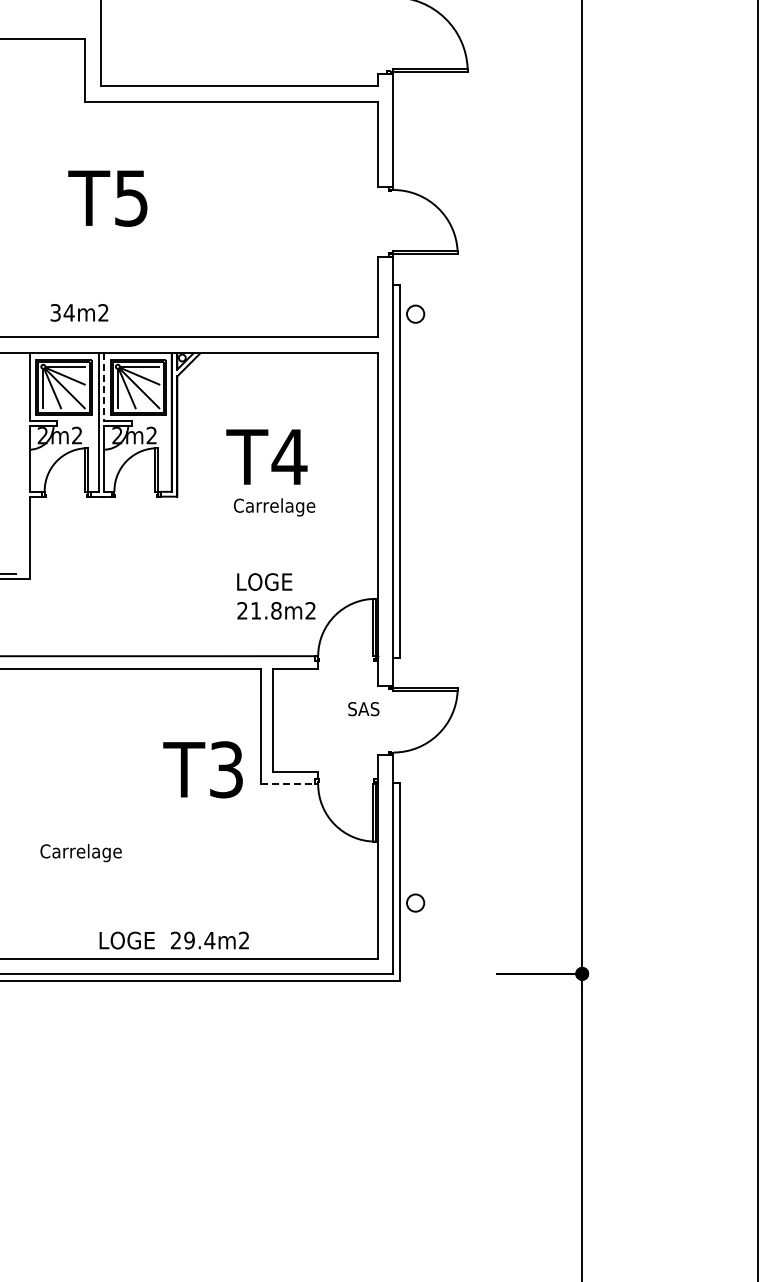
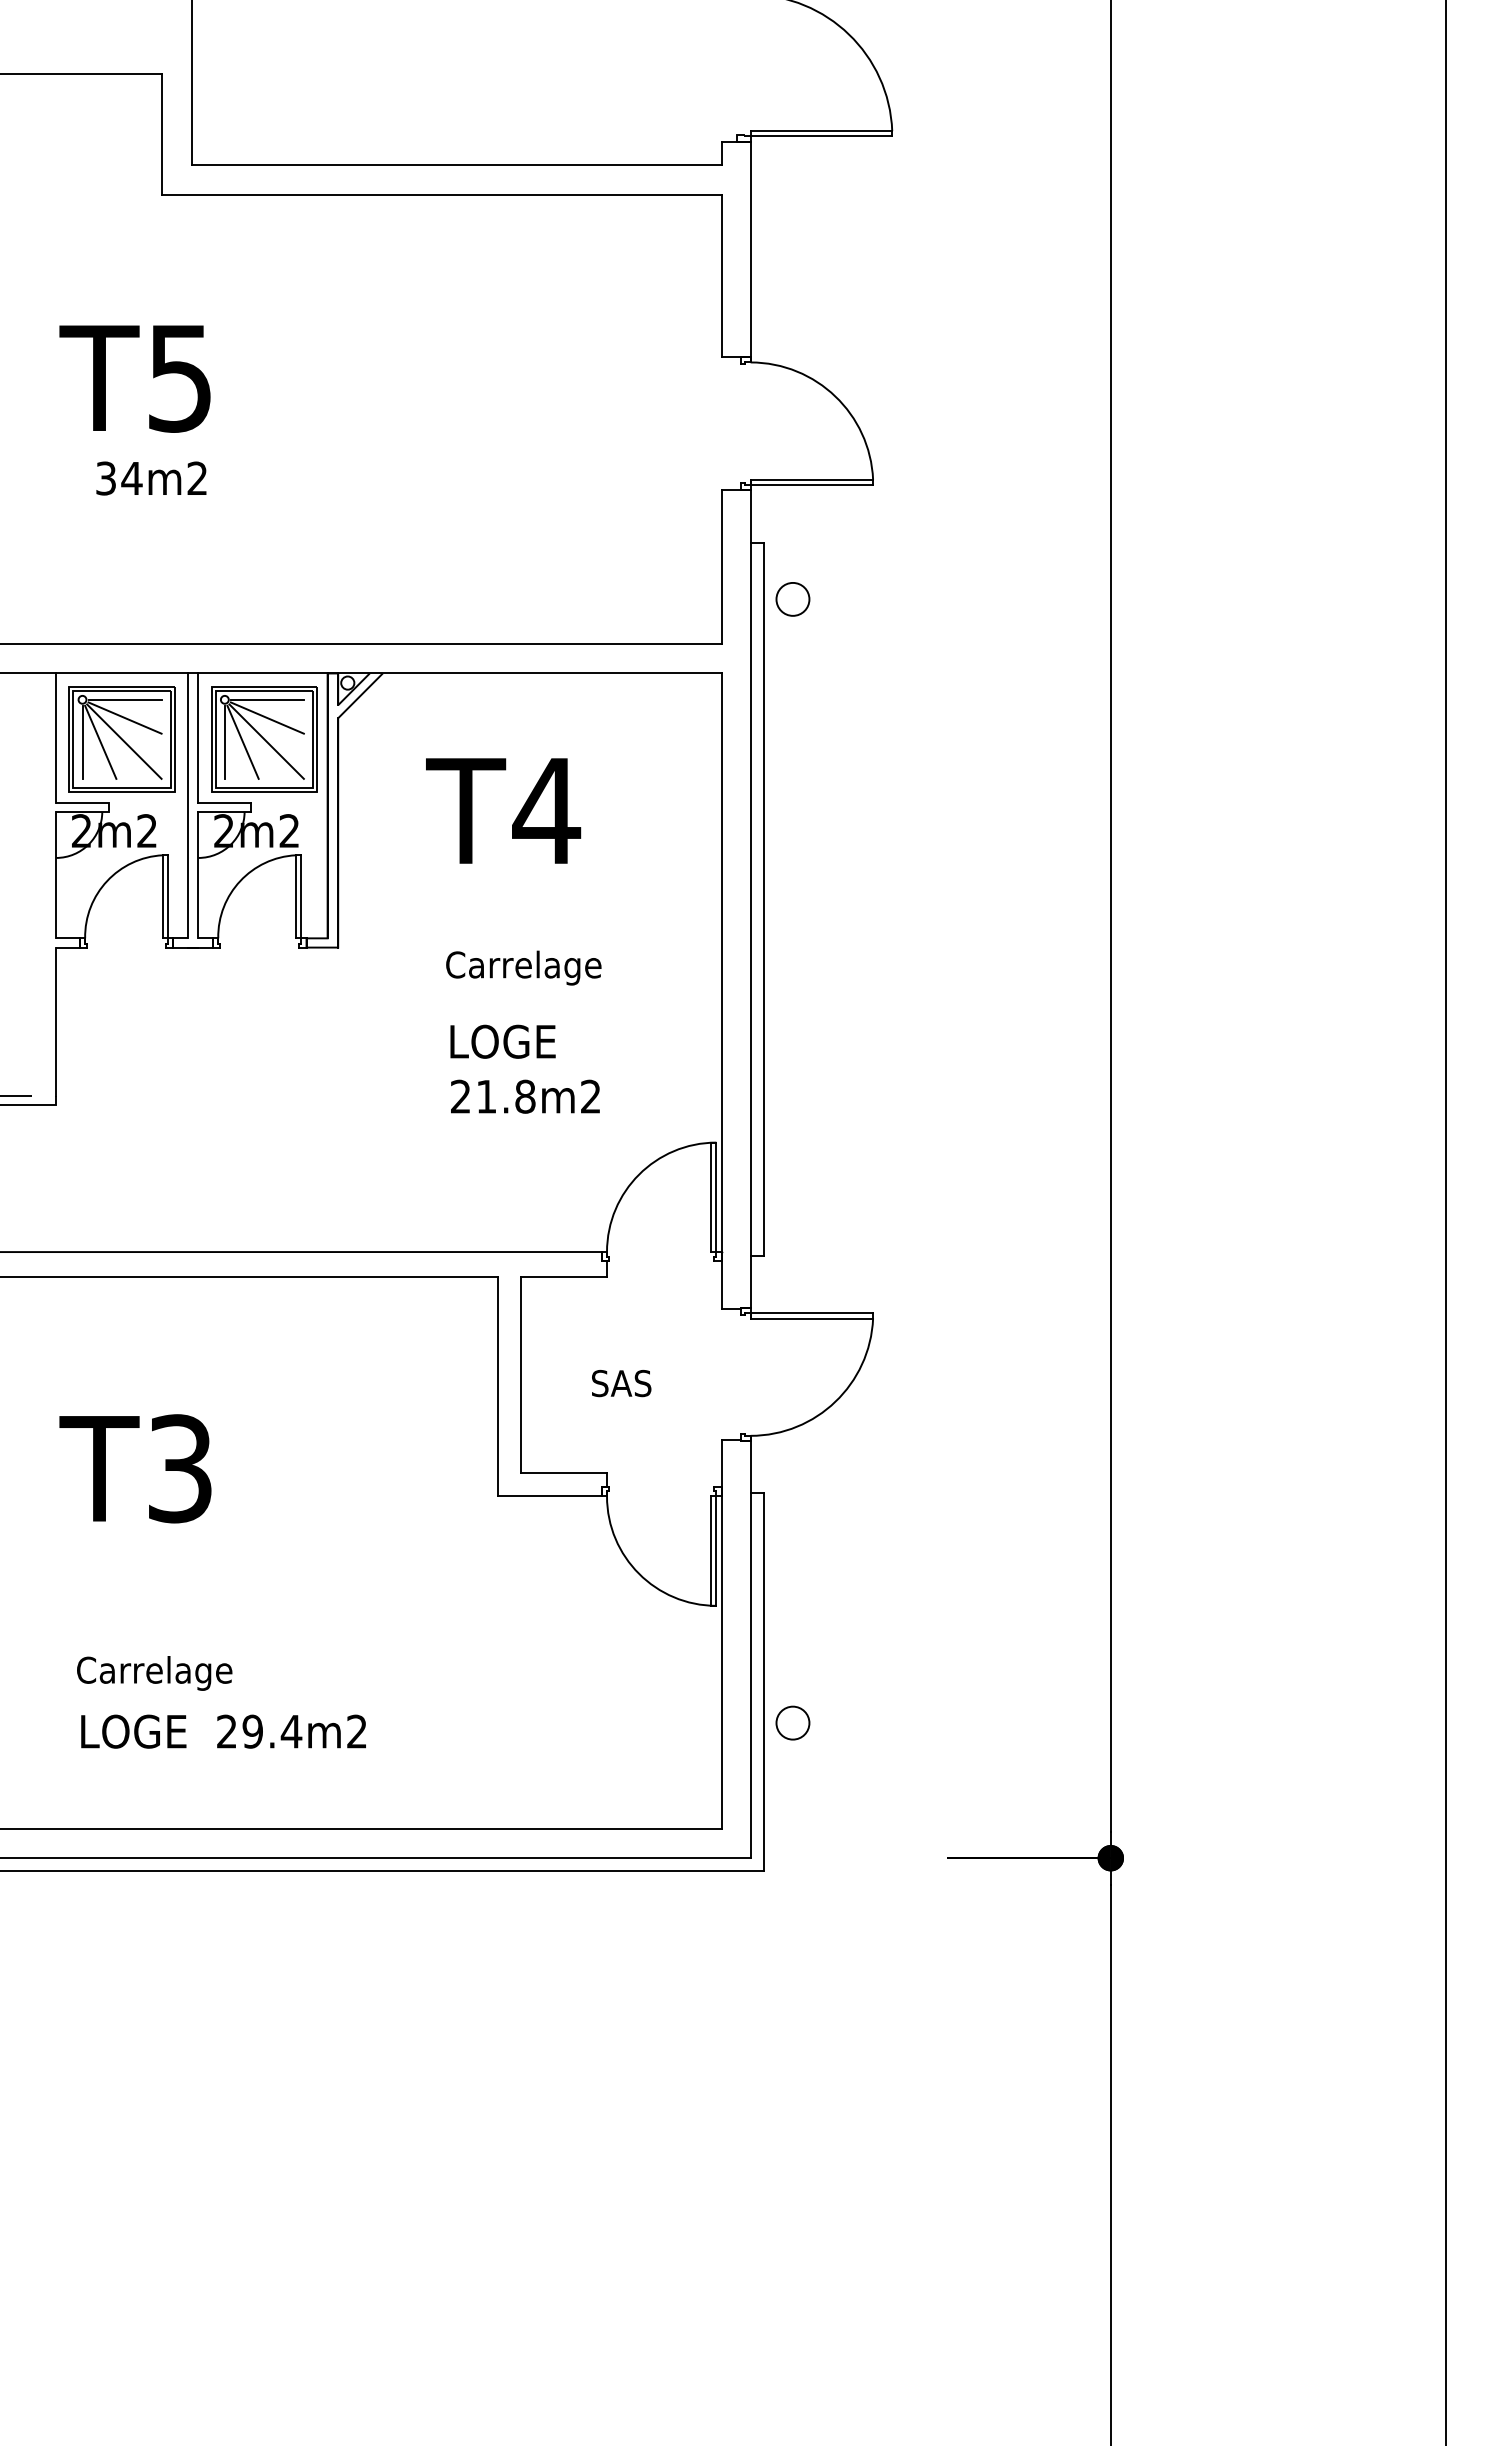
text: (107, 198) -> (134, 378), moved
text: (79, 312) -> (151, 477), moved
line: (104, 386) -> (199, 737), dashed -> solid
text: (266, 456) -> (502, 809), moved
text: (276, 596) -> (525, 1069), moved
text: (363, 709) -> (620, 1384), moved
text: (202, 769) -> (134, 1468), moved
line: (288, 784) -> (550, 1496), dashed -> solid
text: (80, 853) -> (153, 1674), moved
text: (173, 940) -> (222, 1731), moved

